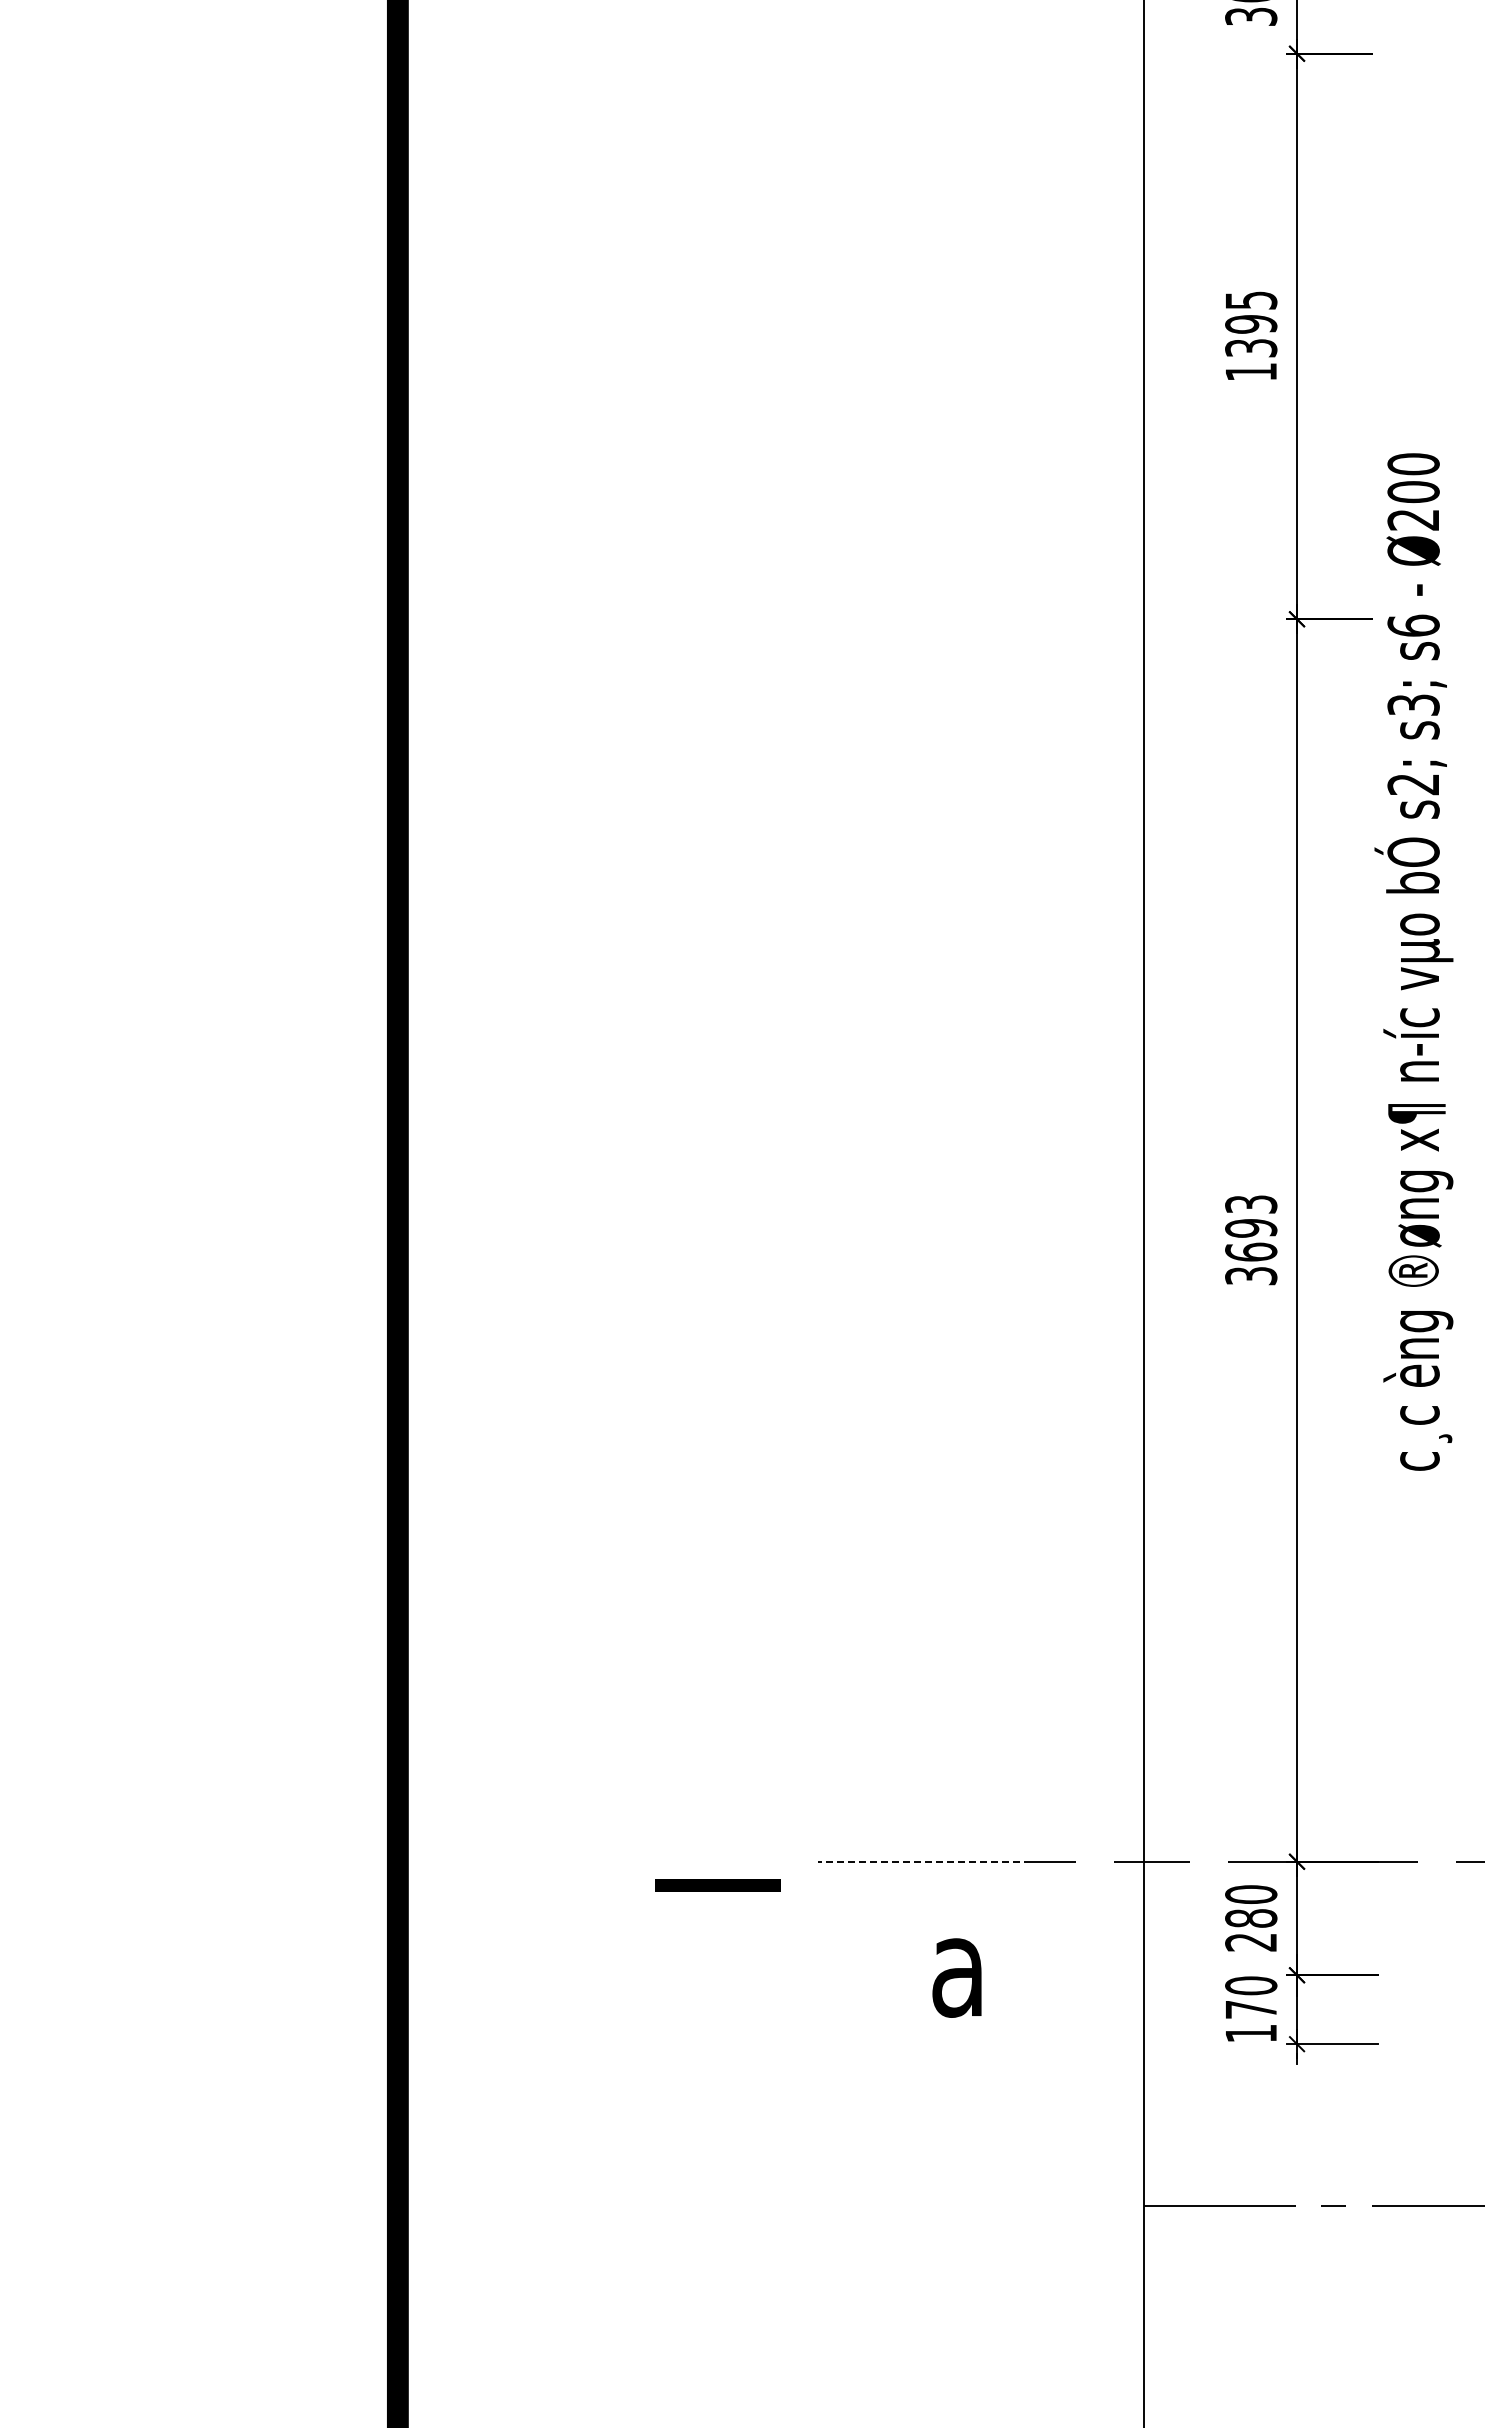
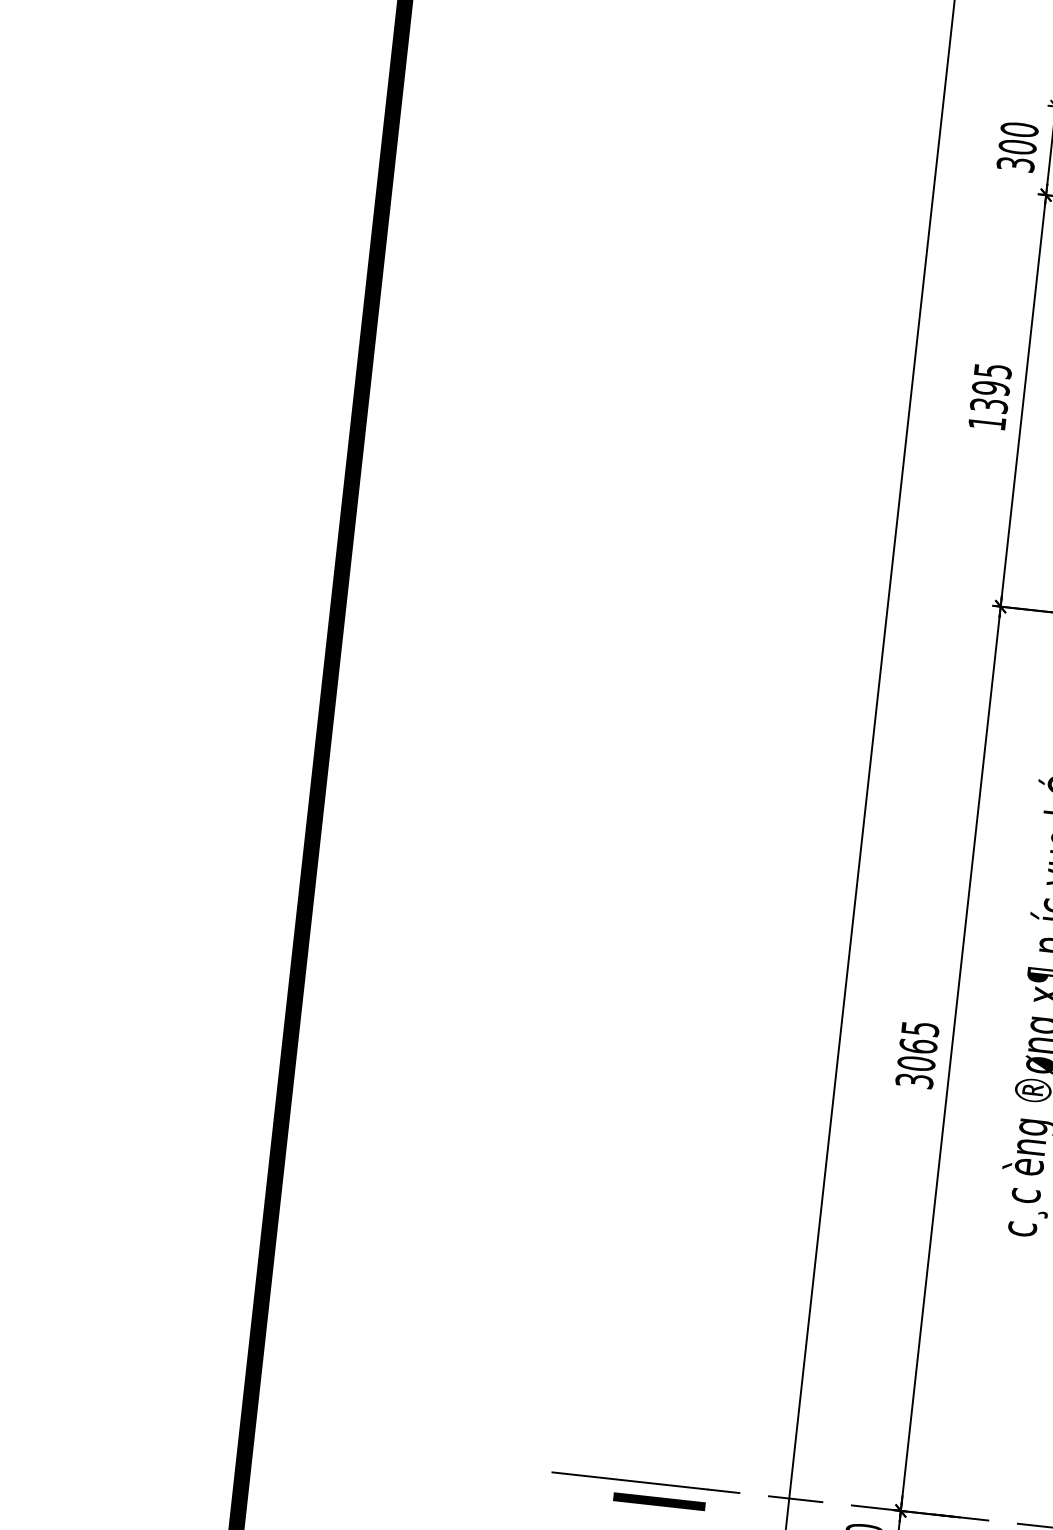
text: (1251, 1228) -> (918, 1046), 3693 -> 3065
line: (924, 1861) -> (629, 1480), dashed -> solid
line: (717, 1885) -> (659, 1501), moved

